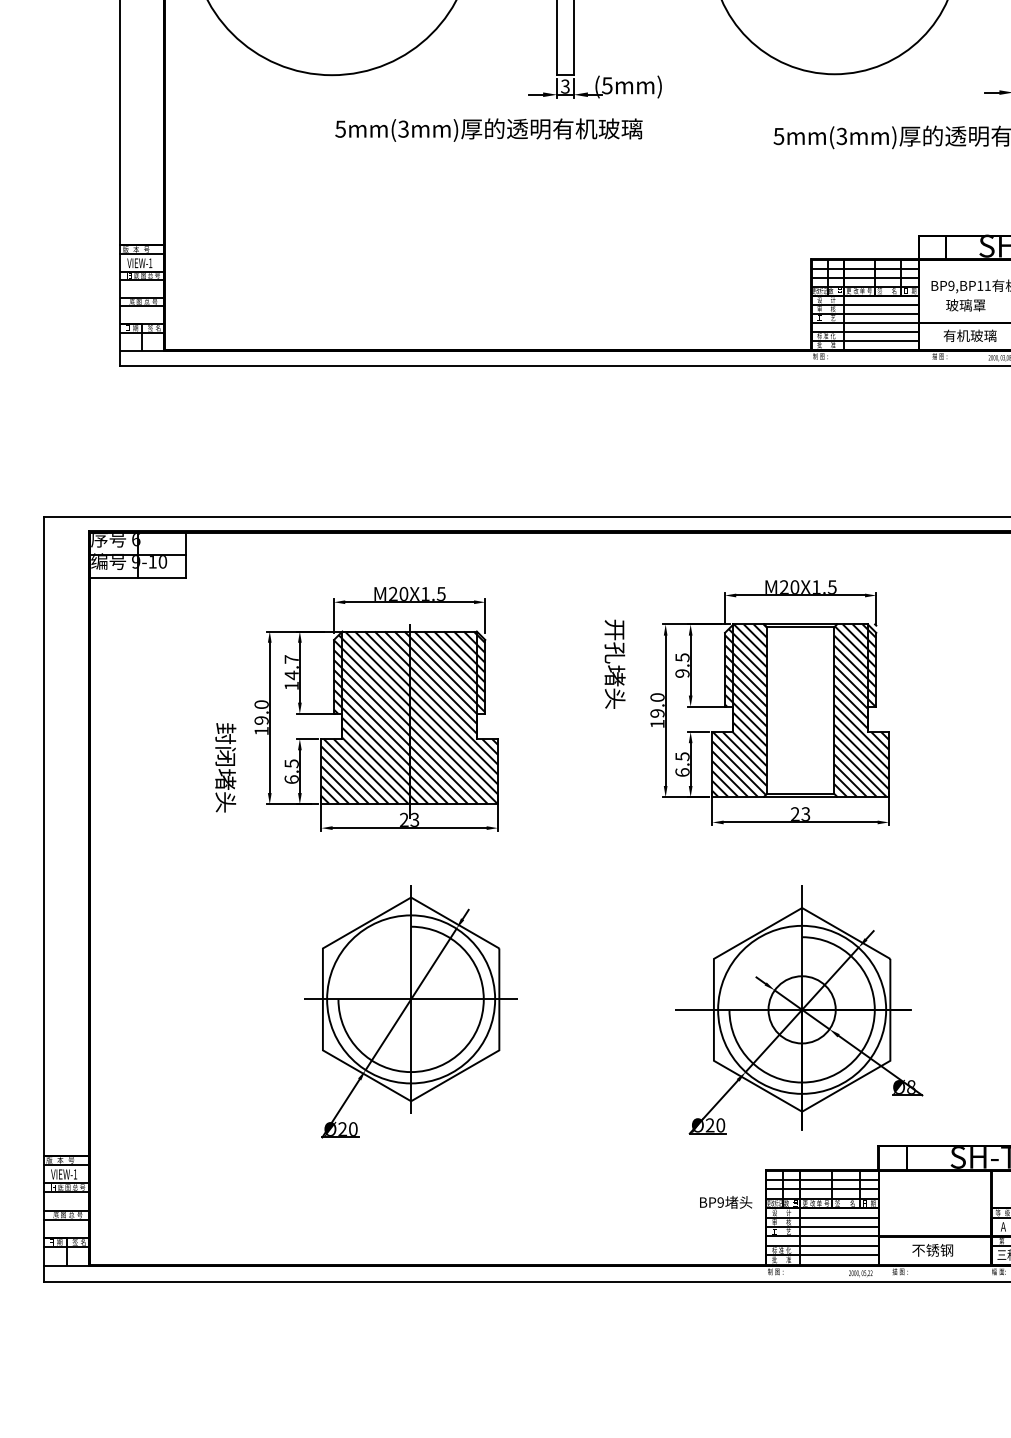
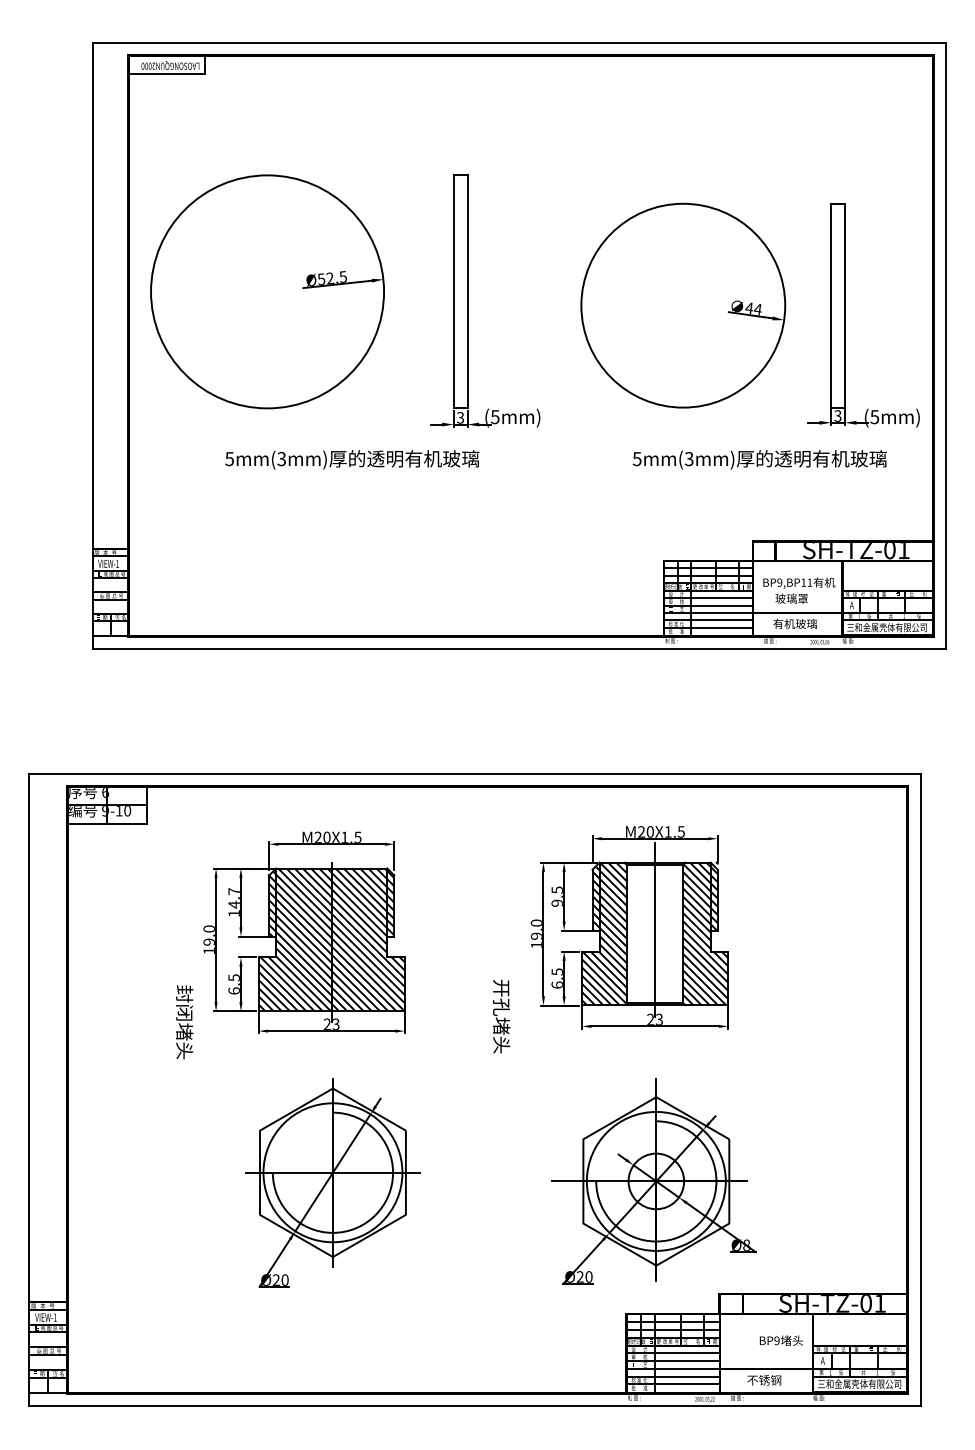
text: (489, 129) -> (352, 459), moved
text: (614, 664) -> (501, 1016), moved
line: (801, 705) -> (655, 929), added
text: (225, 768) -> (184, 1022), moved
text: (724, 1202) -> (780, 1340), moved

